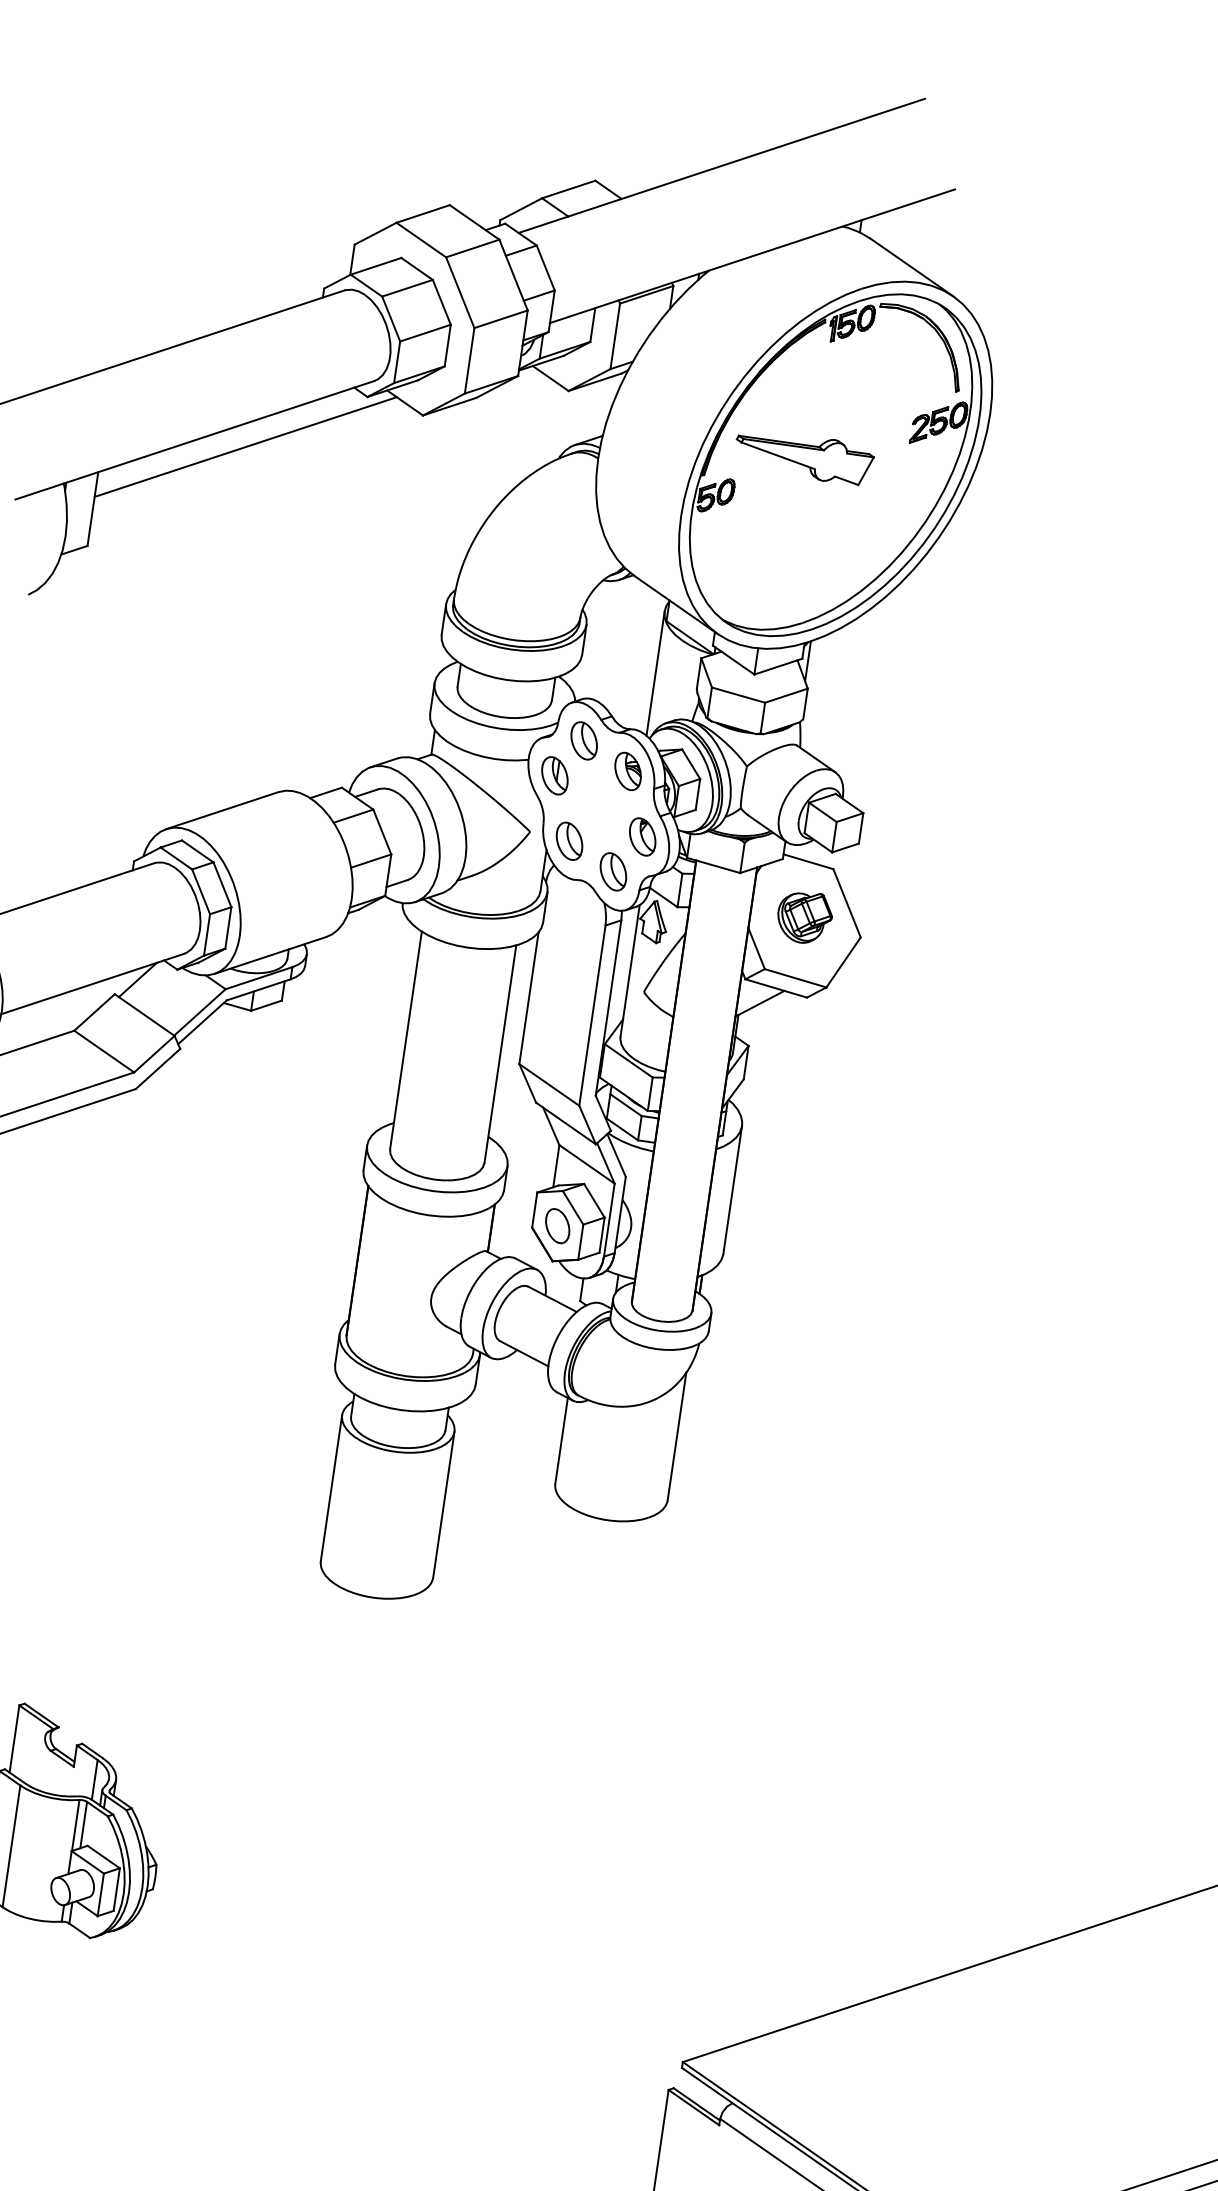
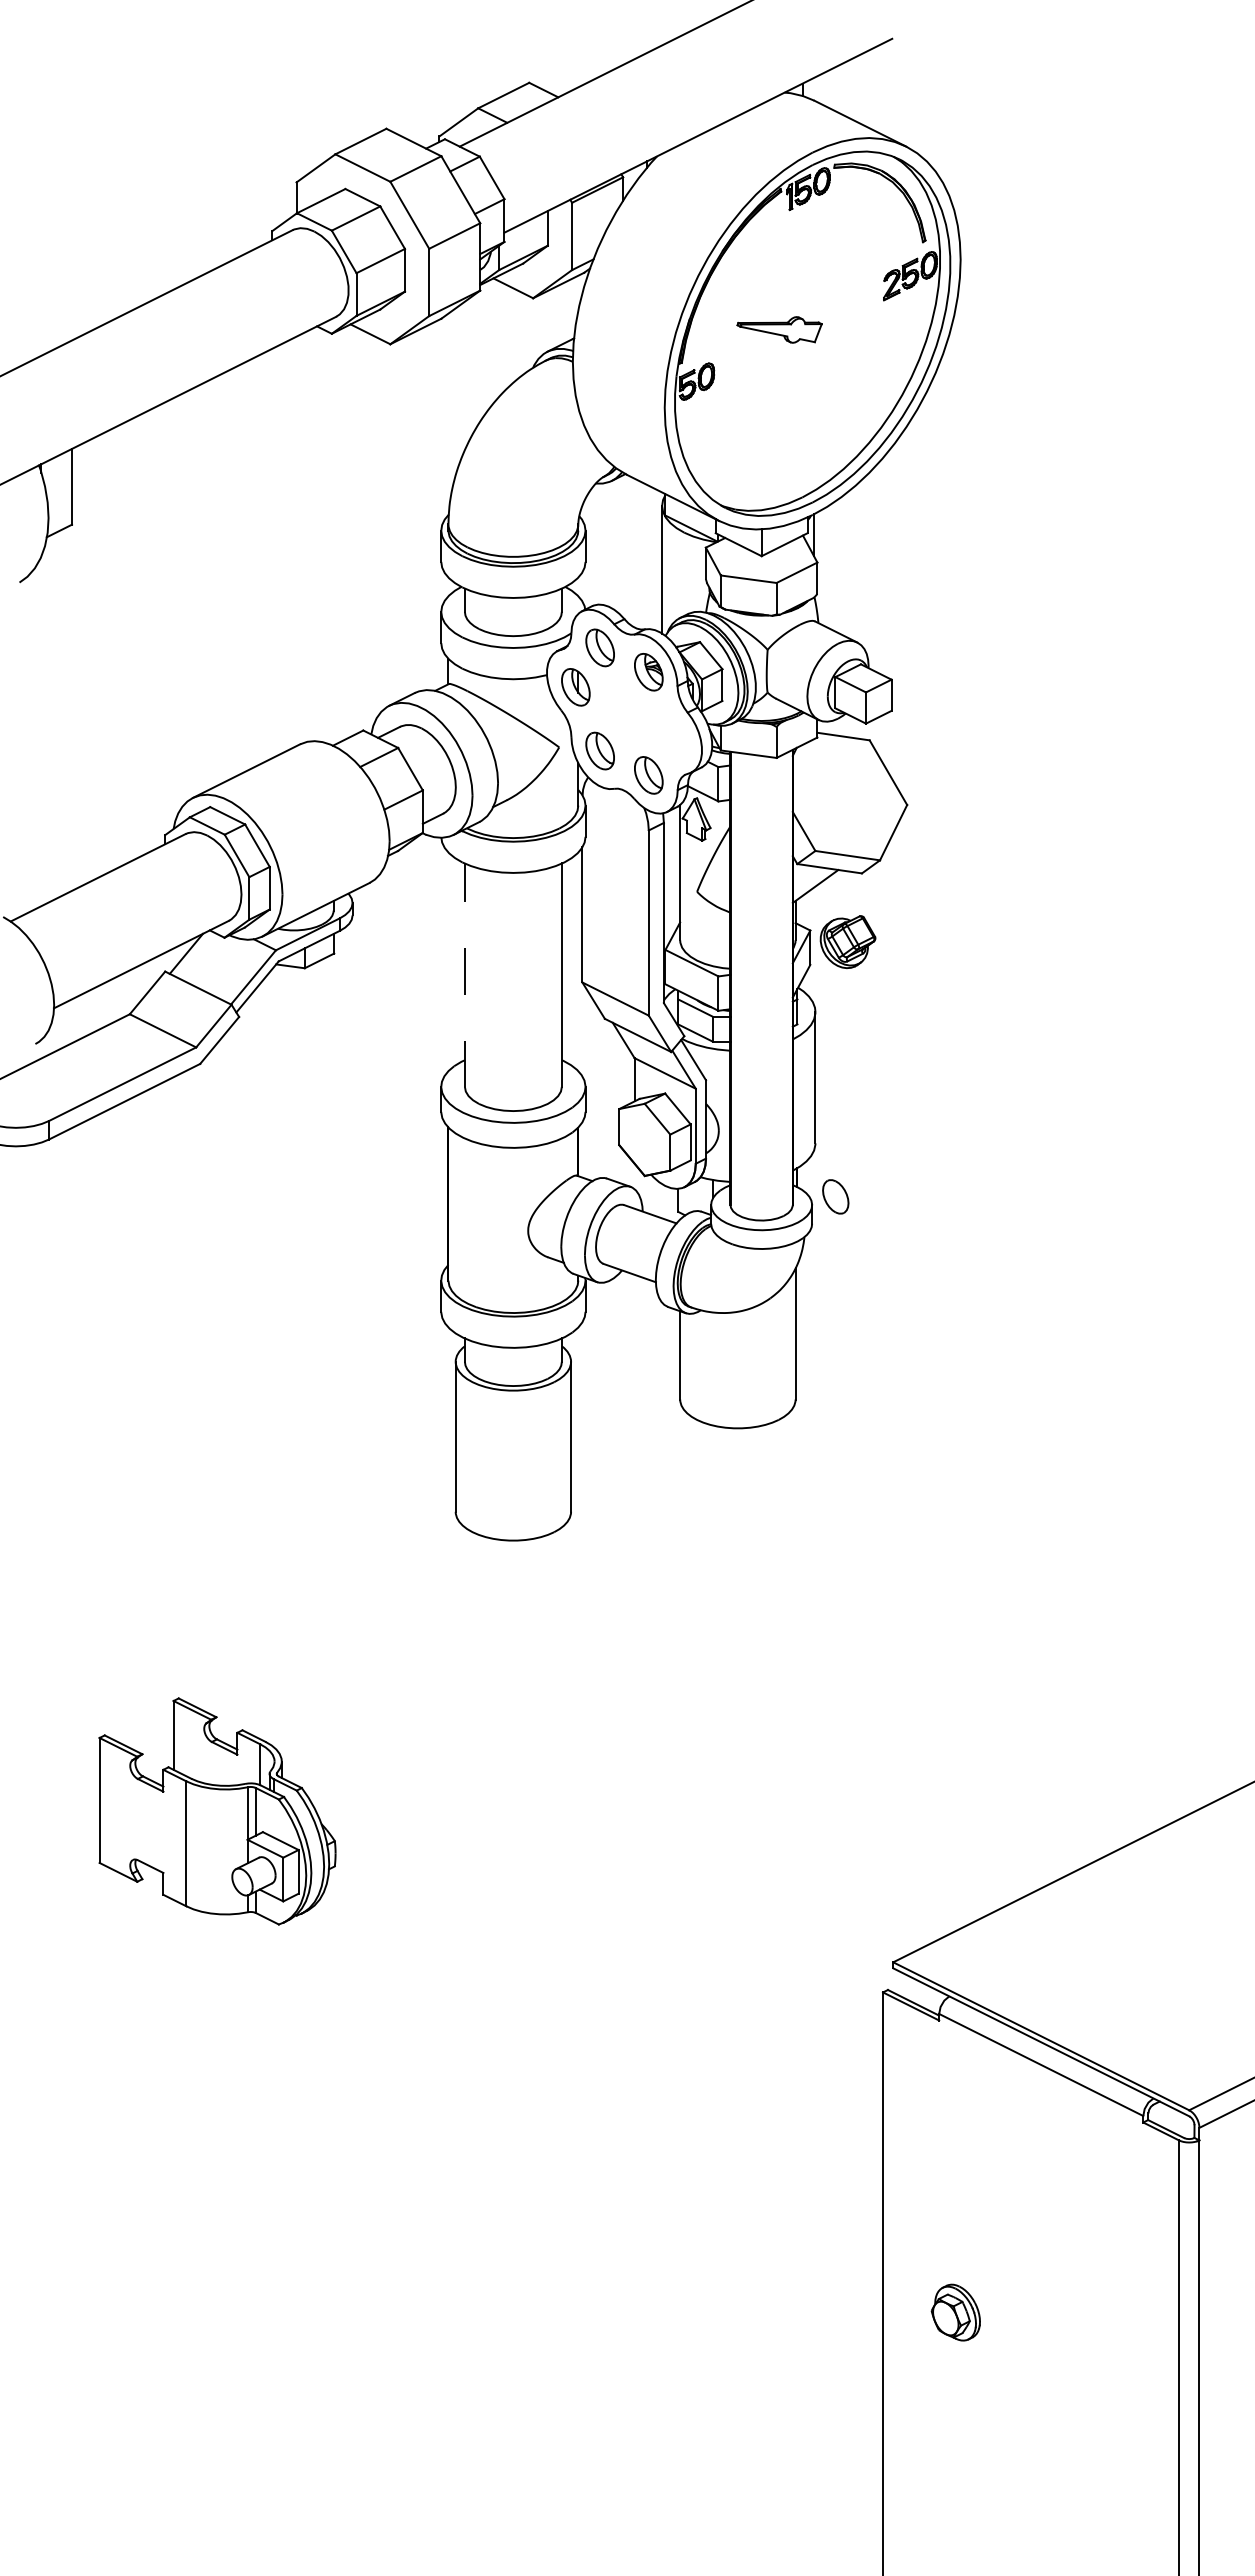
line: (245, 446) -> (216, 401), removed
part: (803, 456) -> (779, 329), size x0.6
part: (642, 836) -> (672, 735), removed
part: (804, 916) -> (847, 941), moved
line: (405, 1040) -> (464, 975), solid -> dashed
part: (557, 1225) -> (835, 1196), moved

